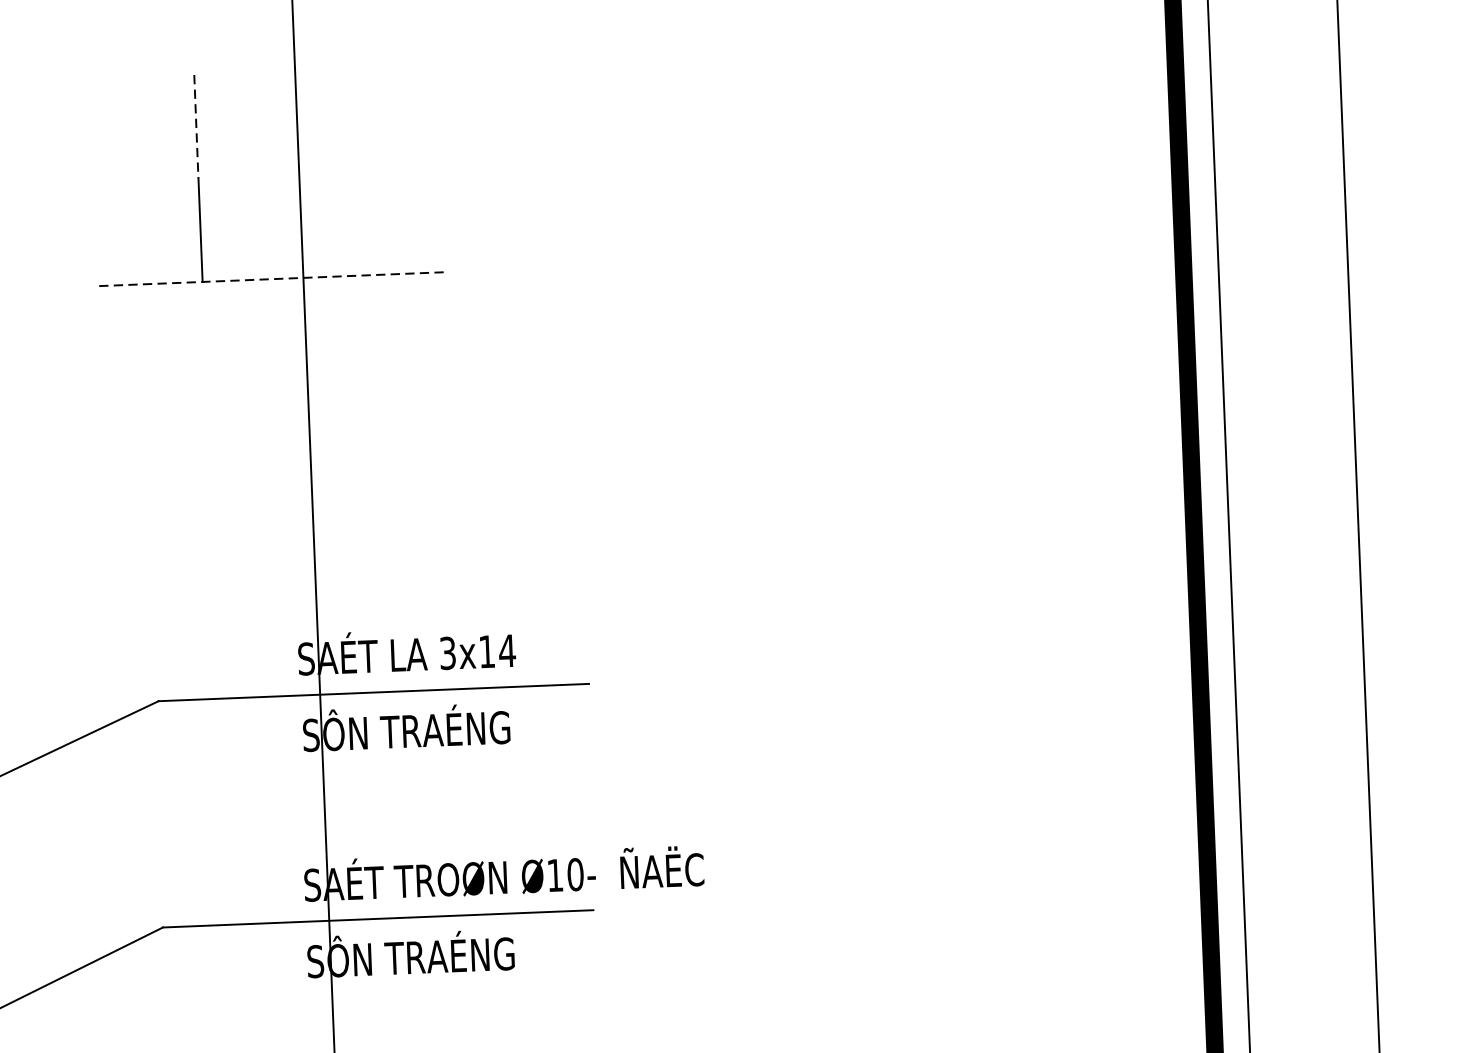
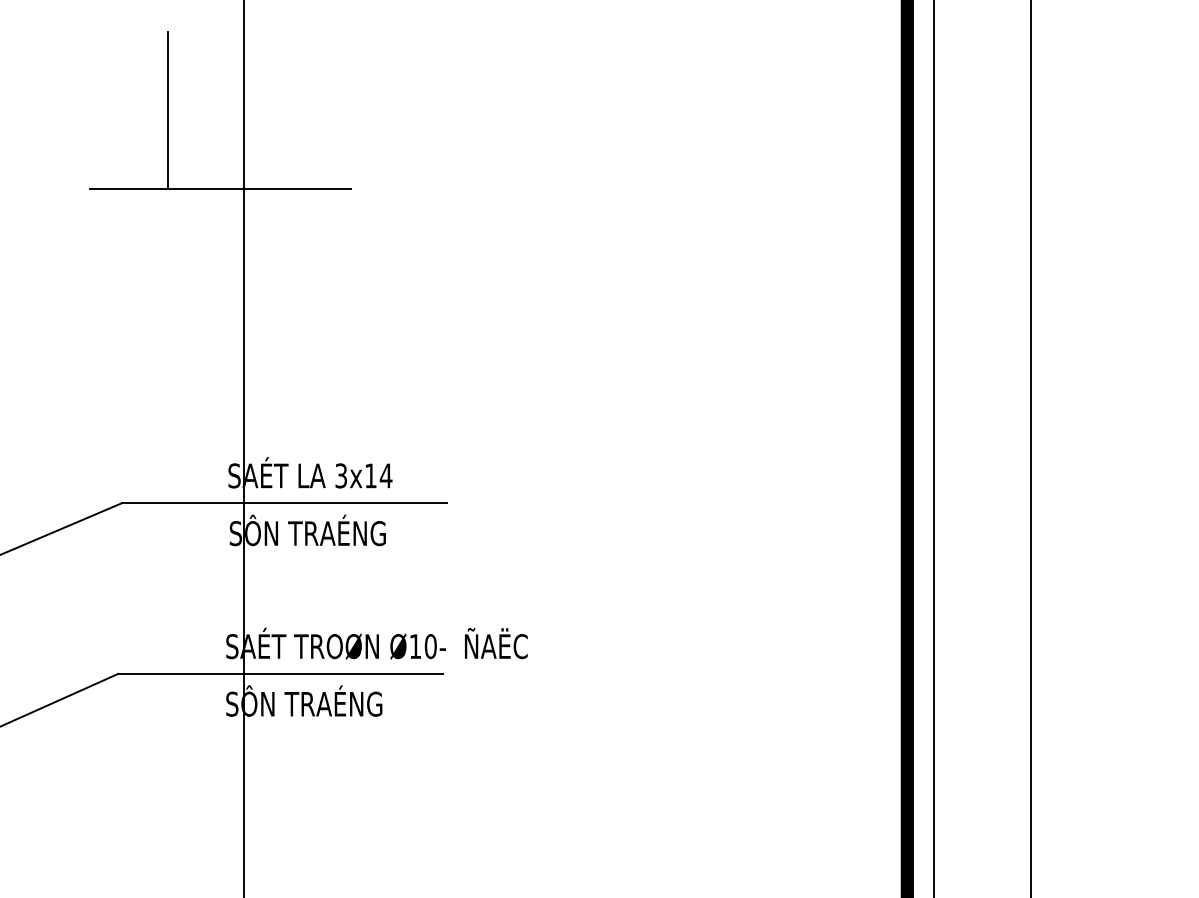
line: (196, 126) -> (167, 71), dashed -> solid
line: (272, 278) -> (220, 188), dashed -> solid

